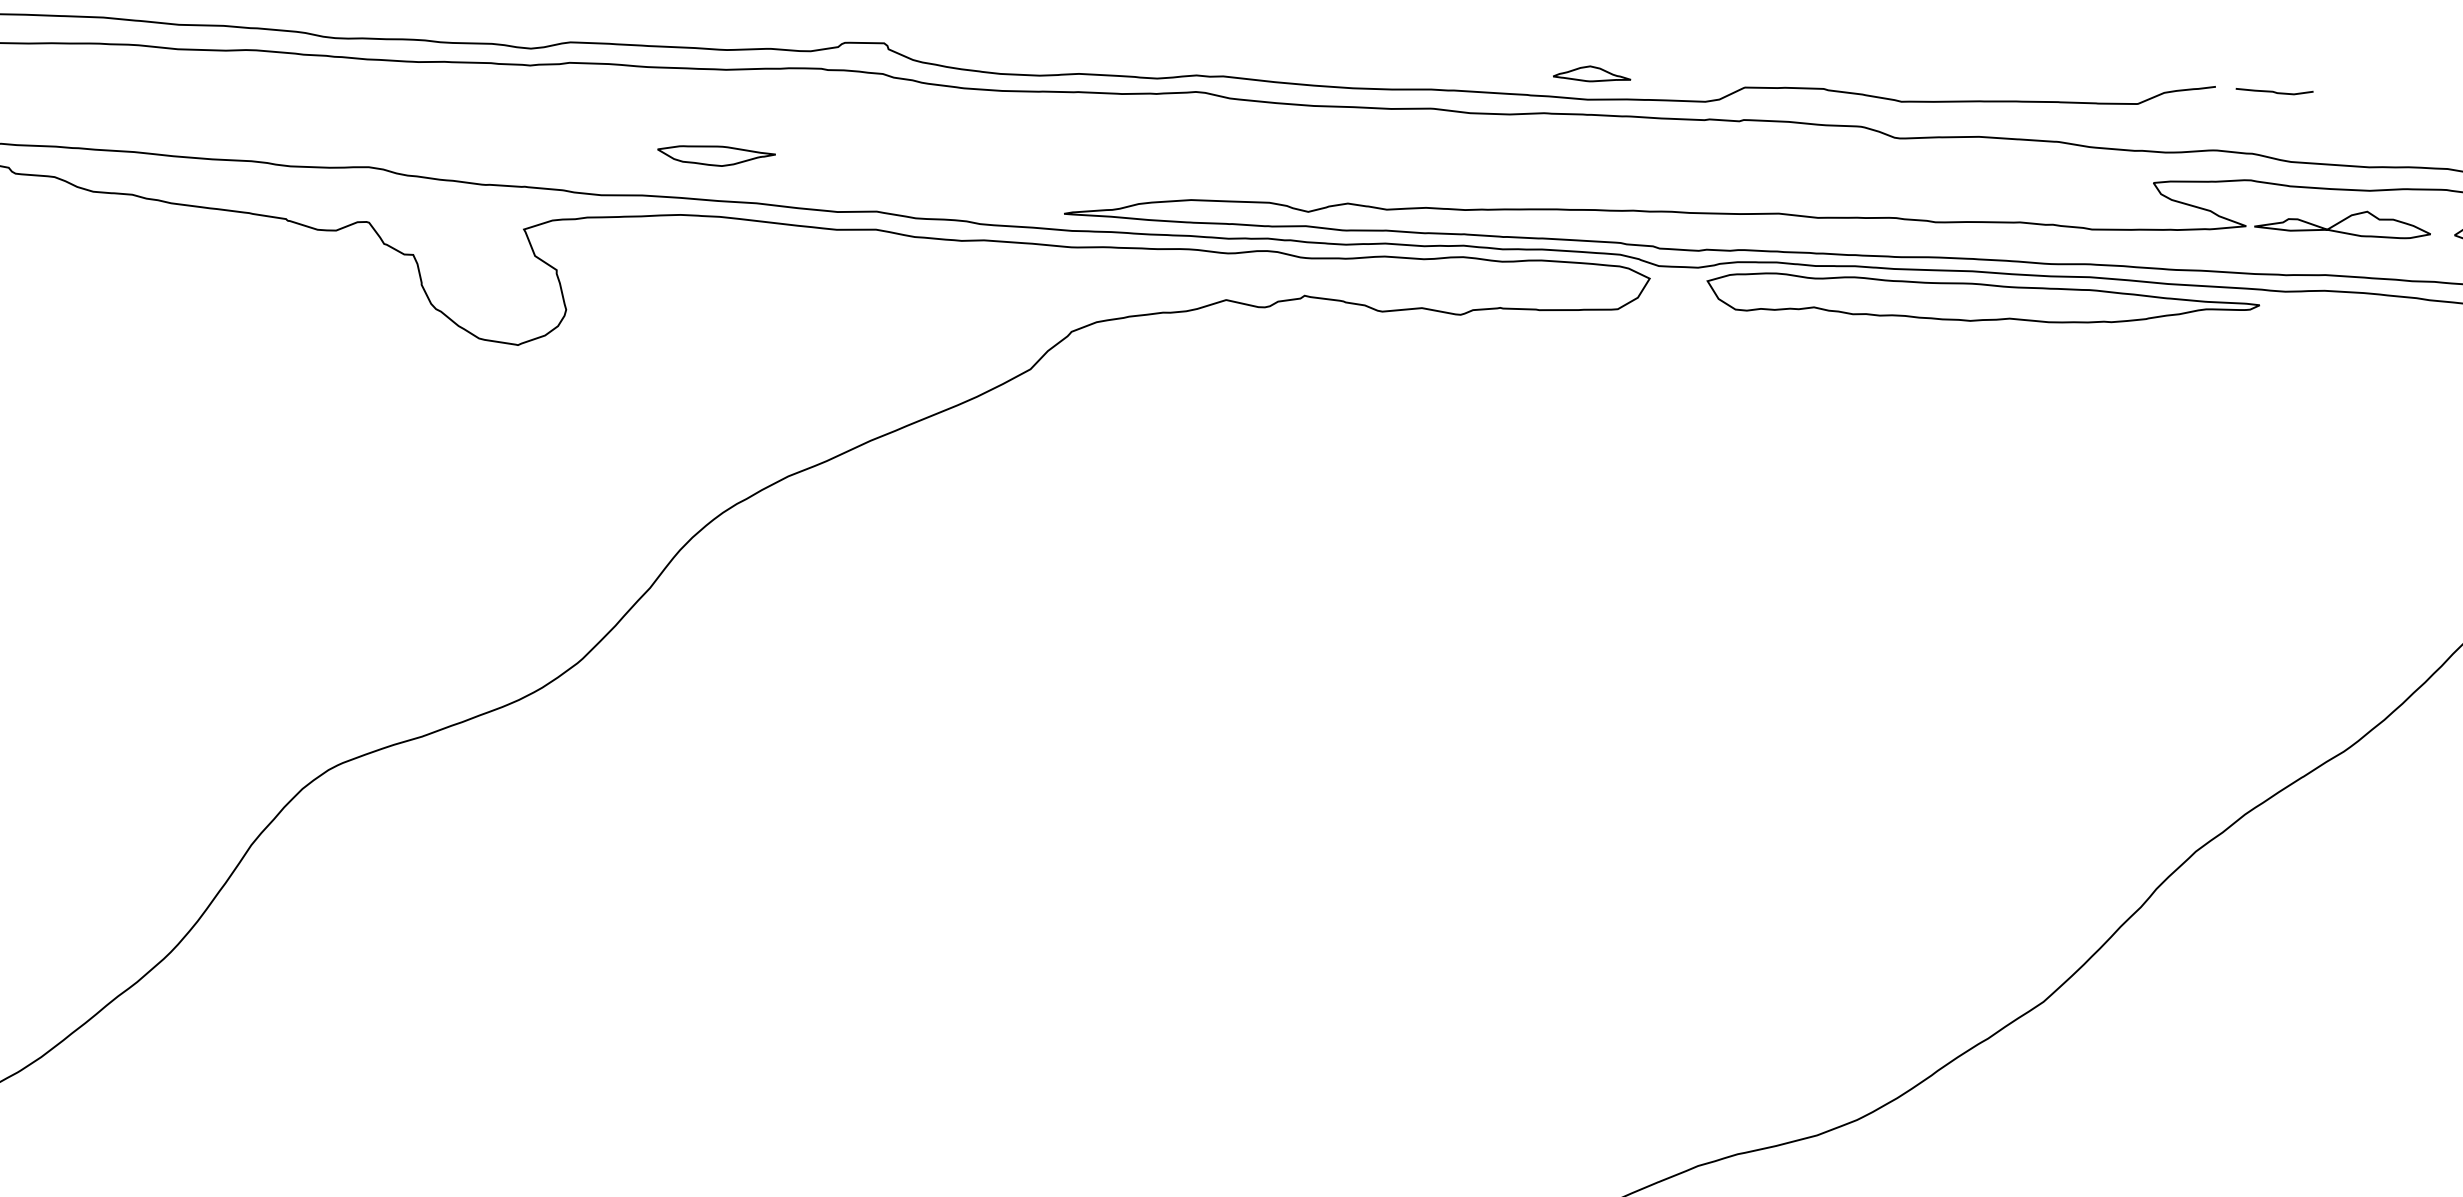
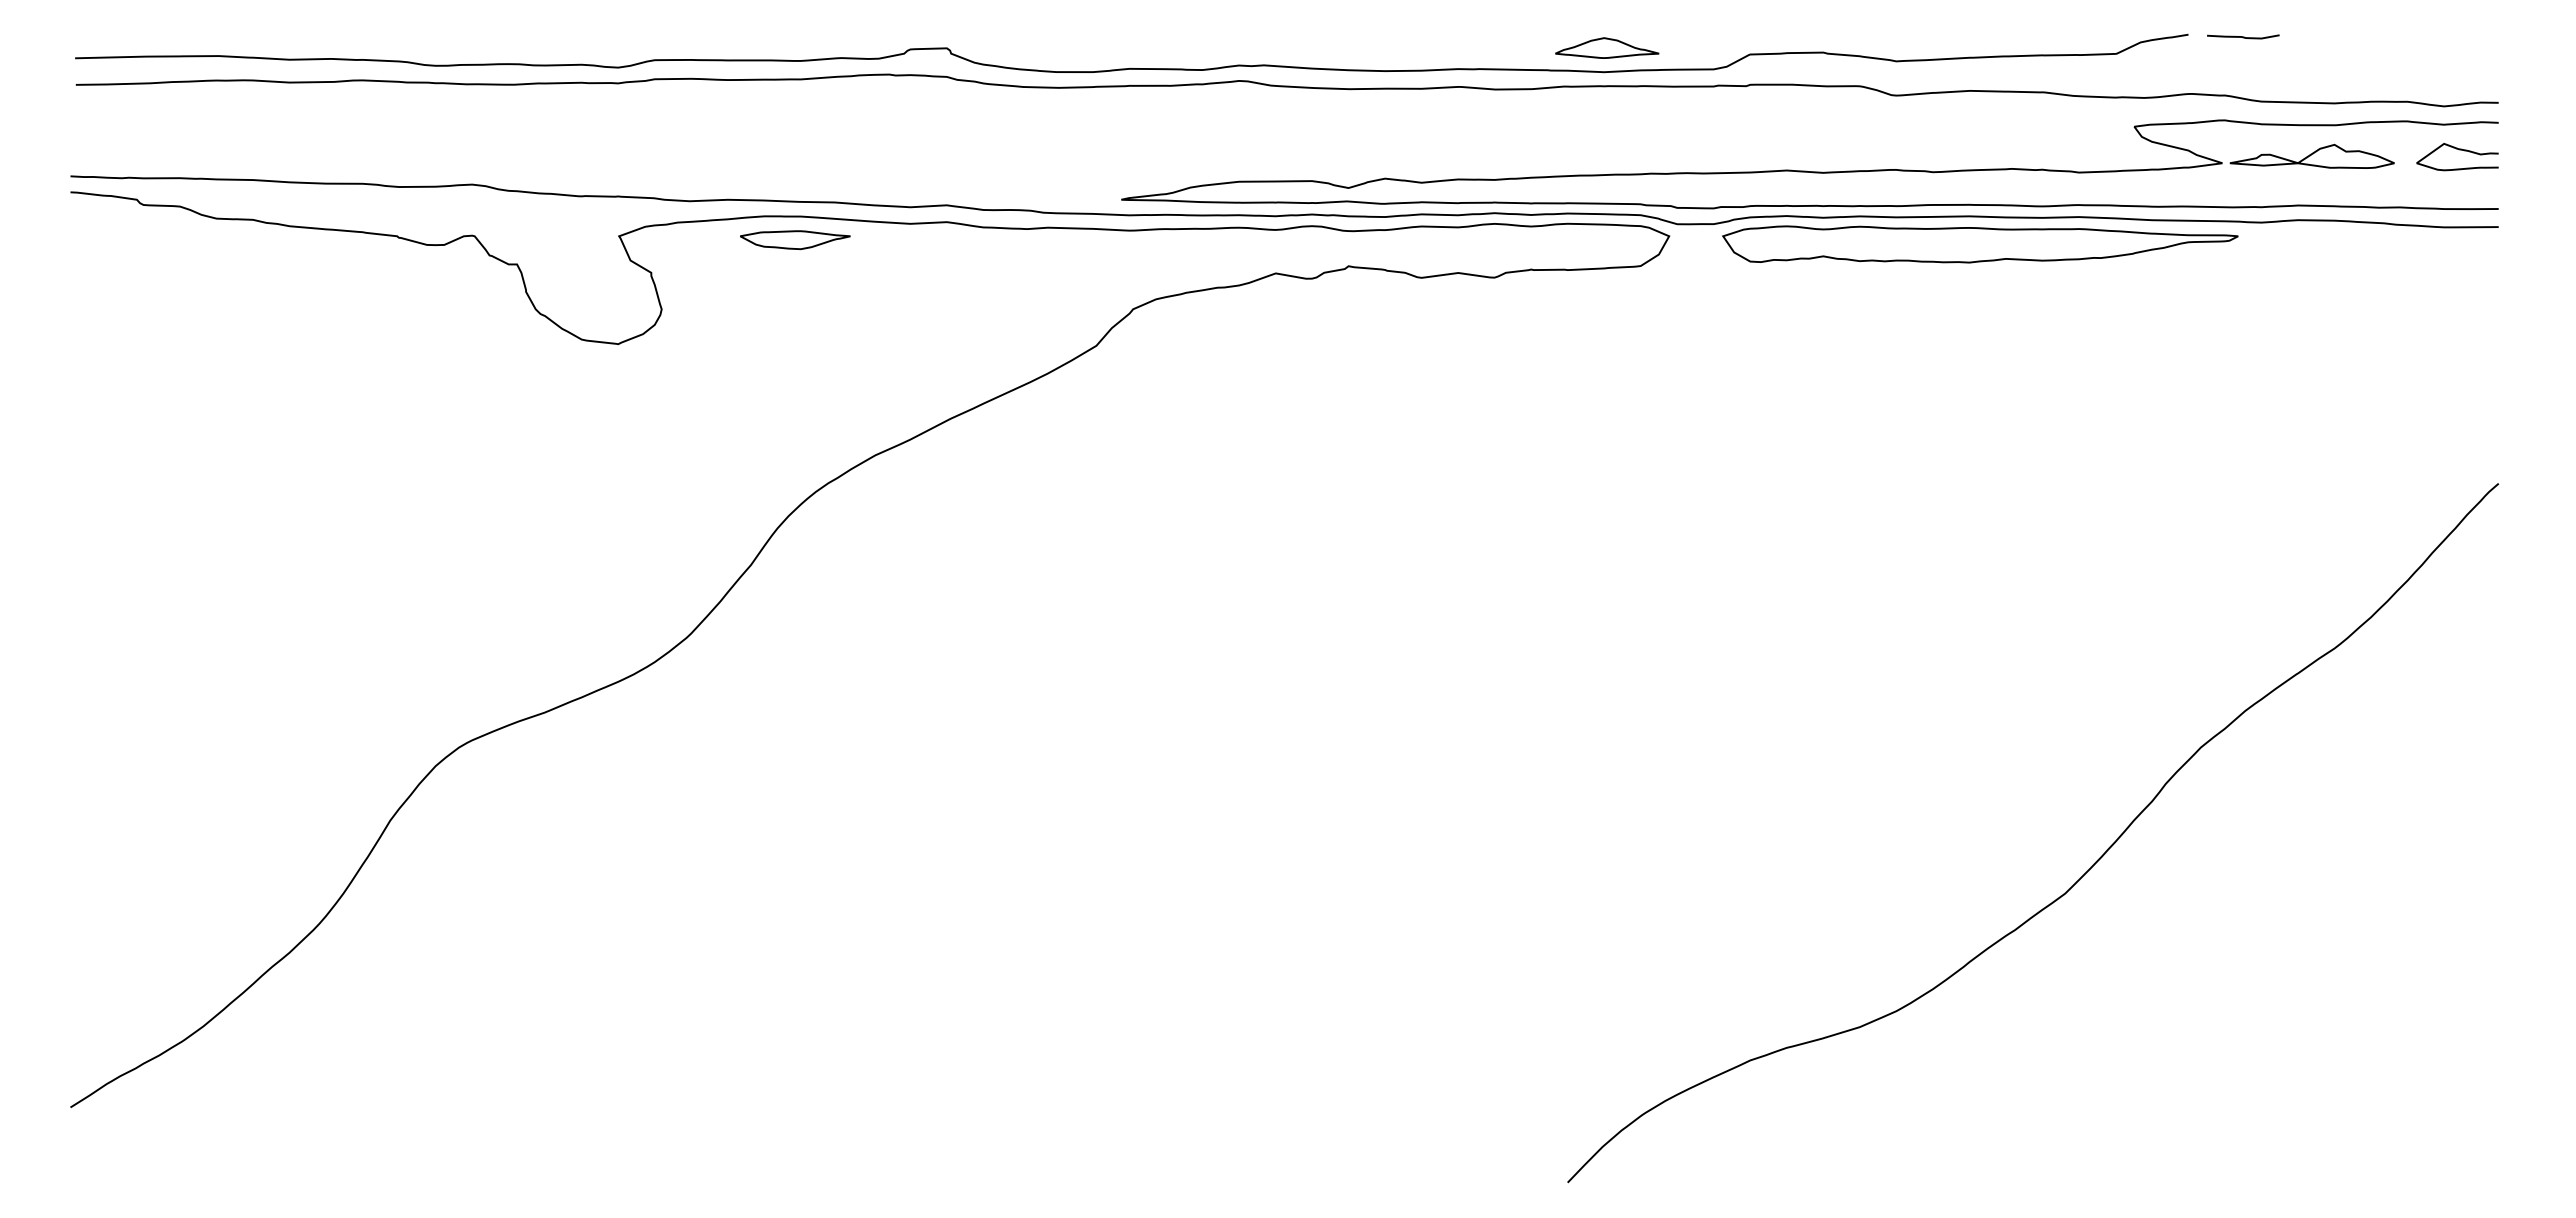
part: (1592, 73) -> (1607, 47), size x1.43
part: (716, 156) -> (795, 240), moved

